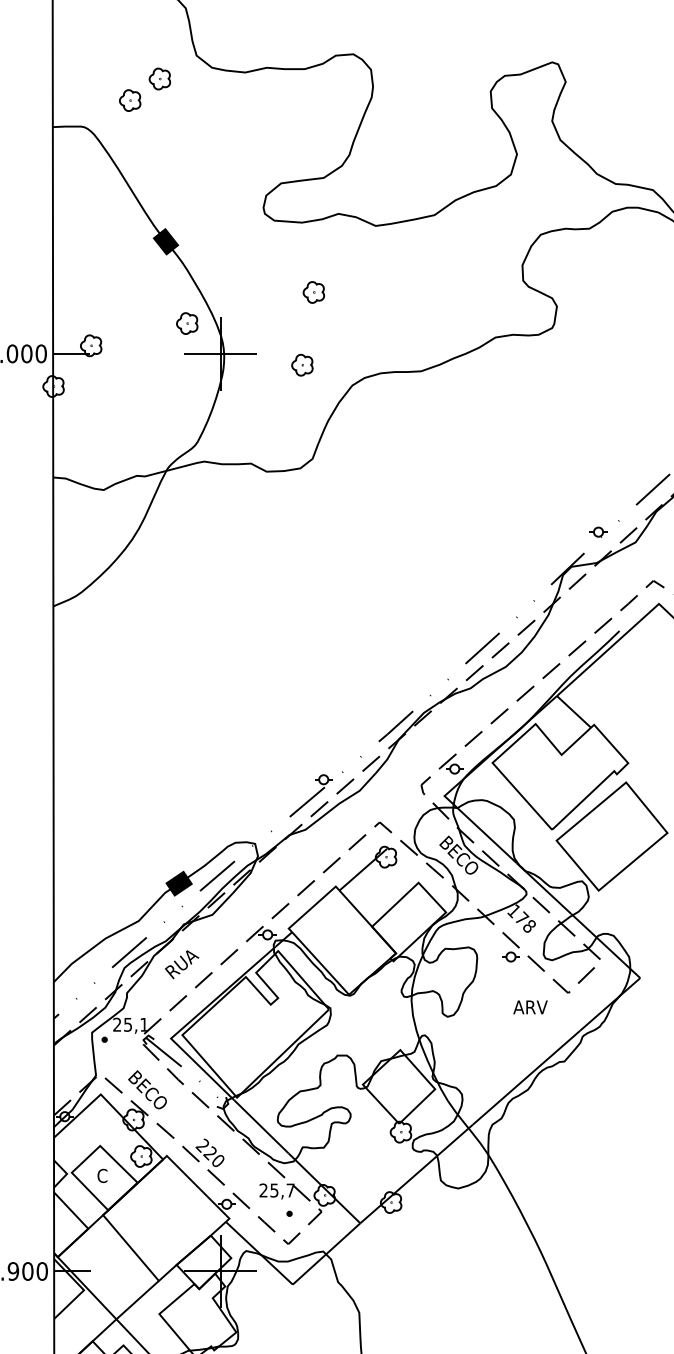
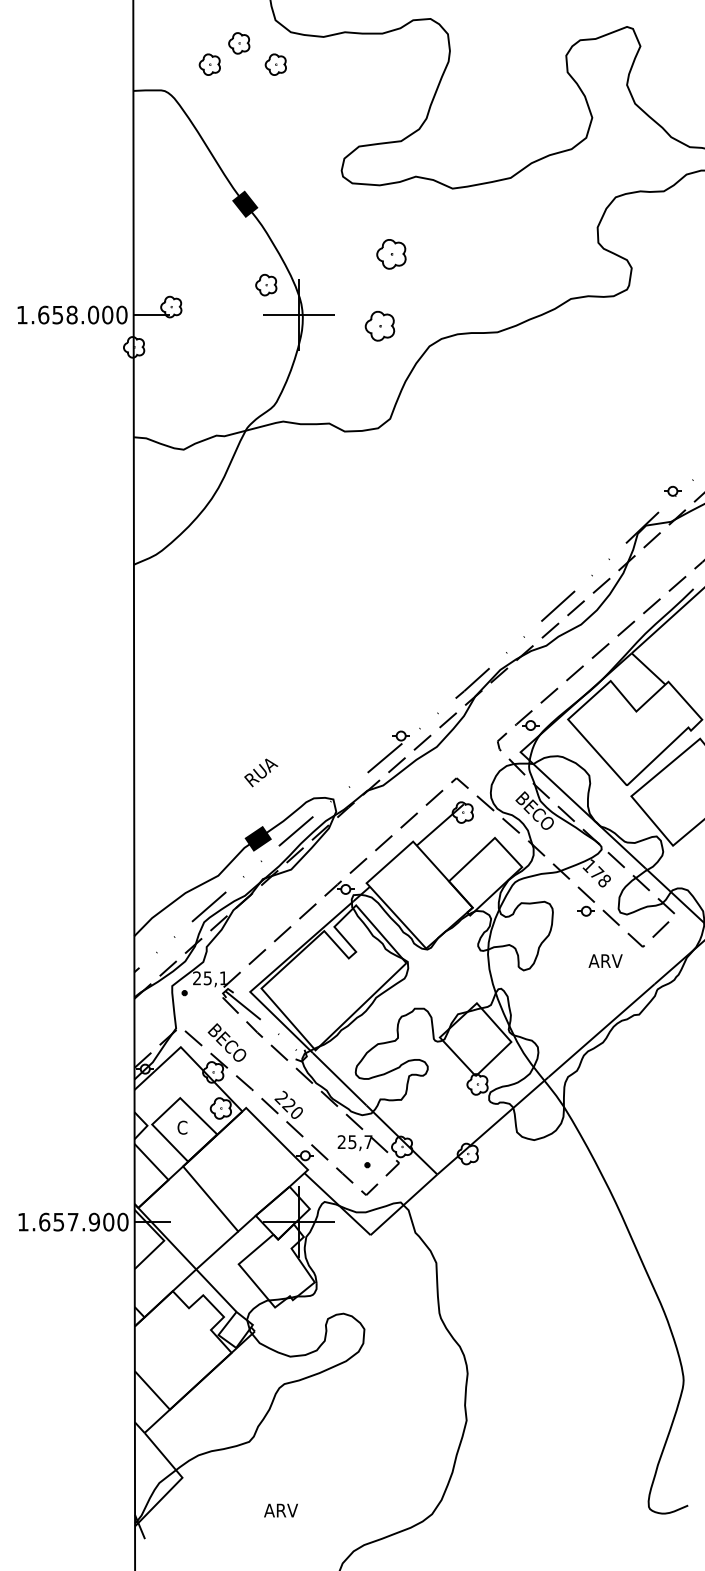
part: (196, 100) -> (275, 64), added
part: (313, 292) -> (391, 254), size x1.4
part: (302, 365) -> (380, 326), size x1.4
text: (182, 964) -> (261, 772), moved

